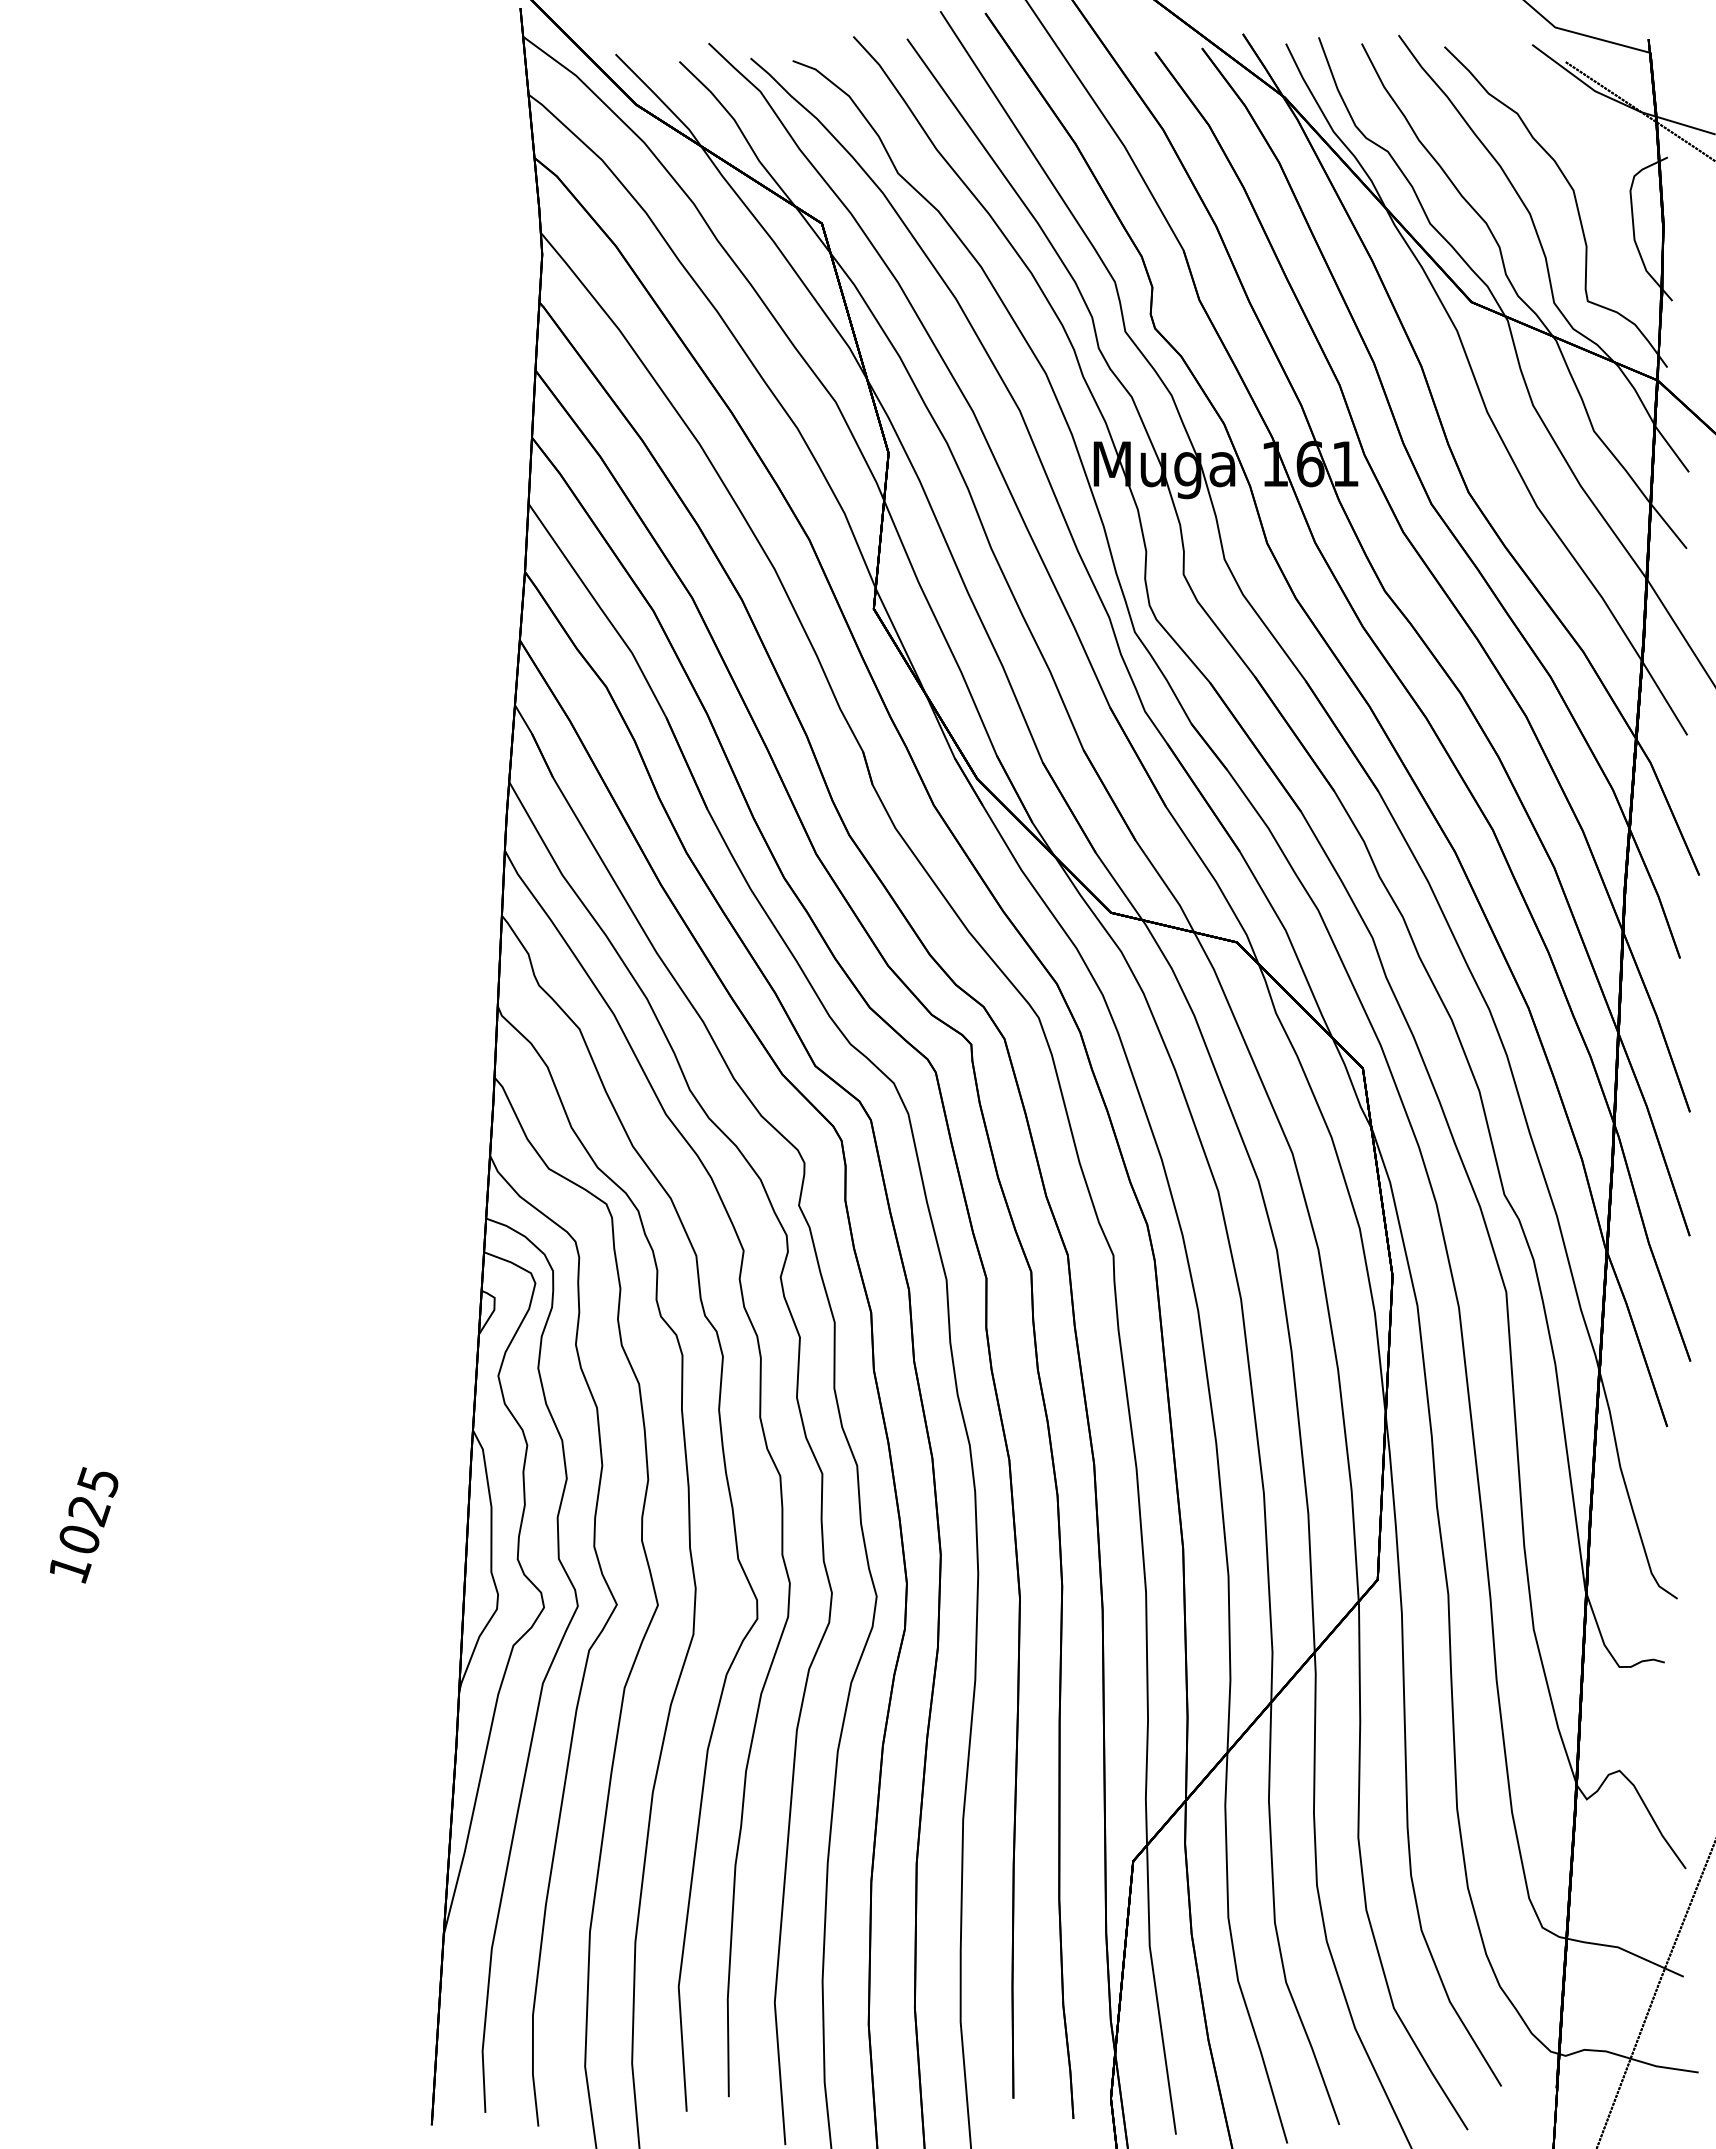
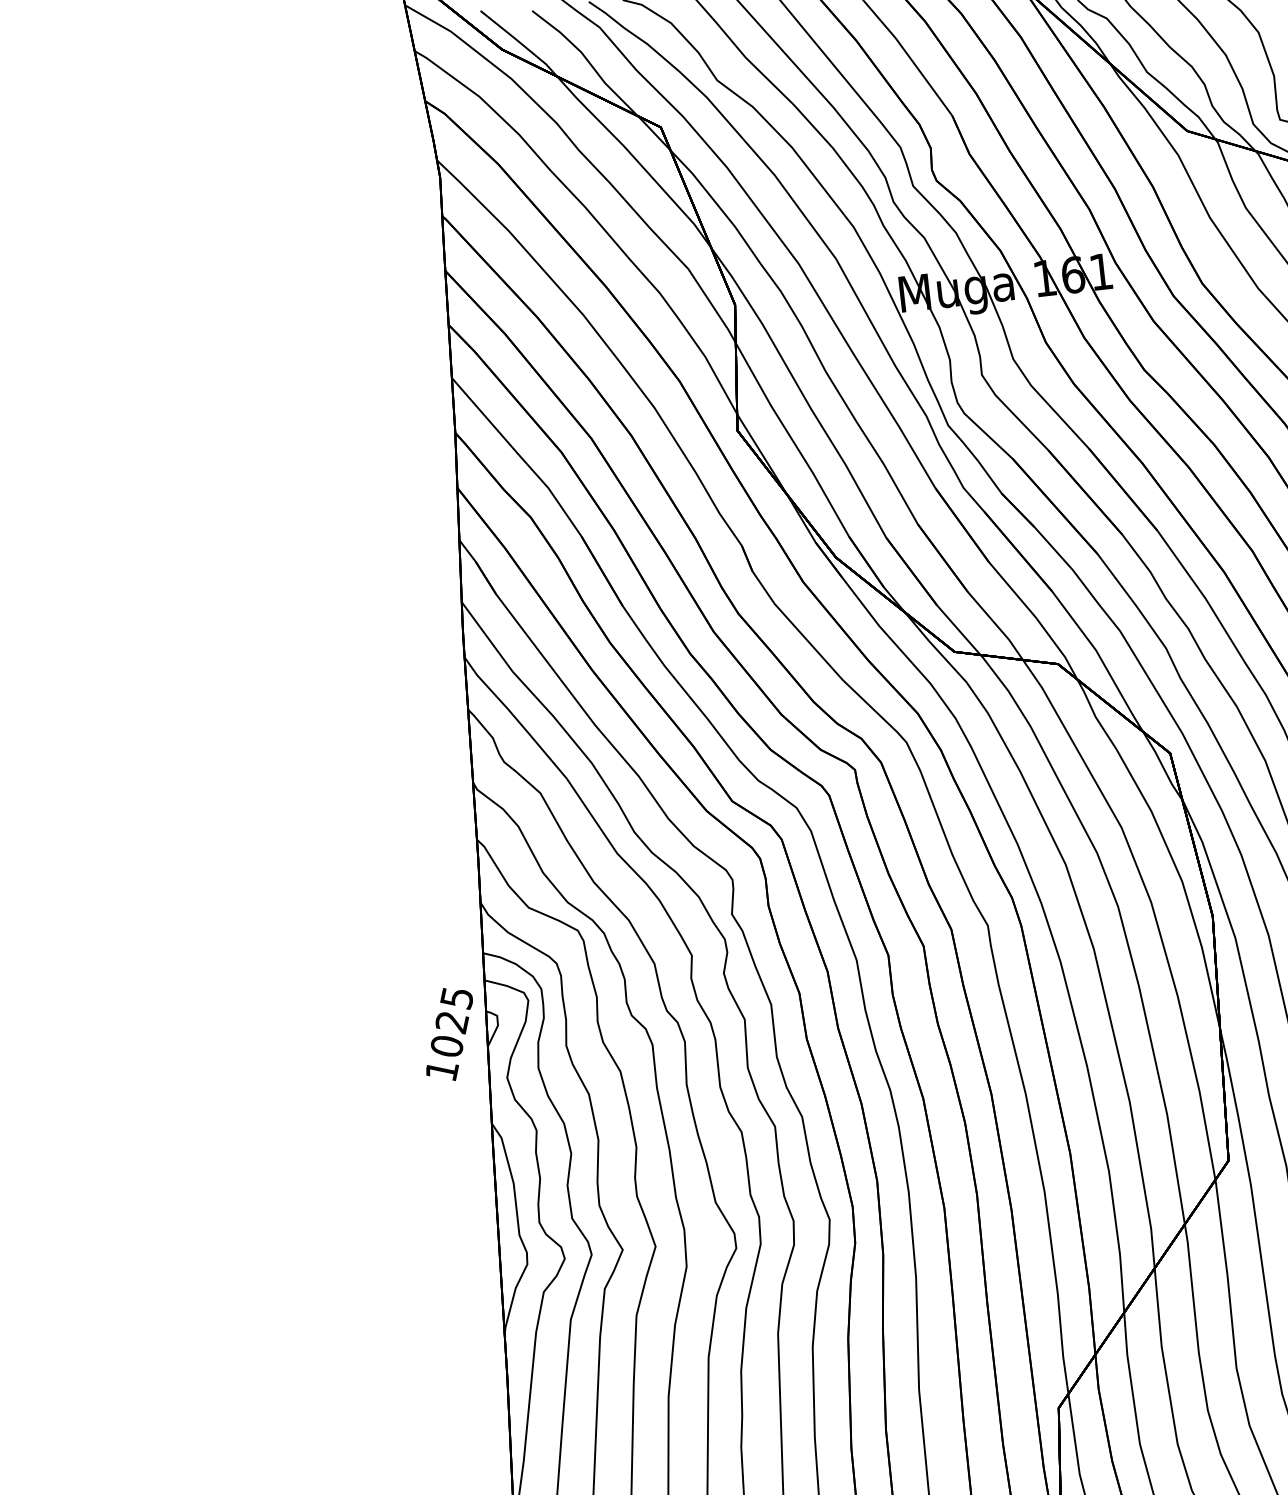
text: (84, 1525) -> (449, 1034), moved

